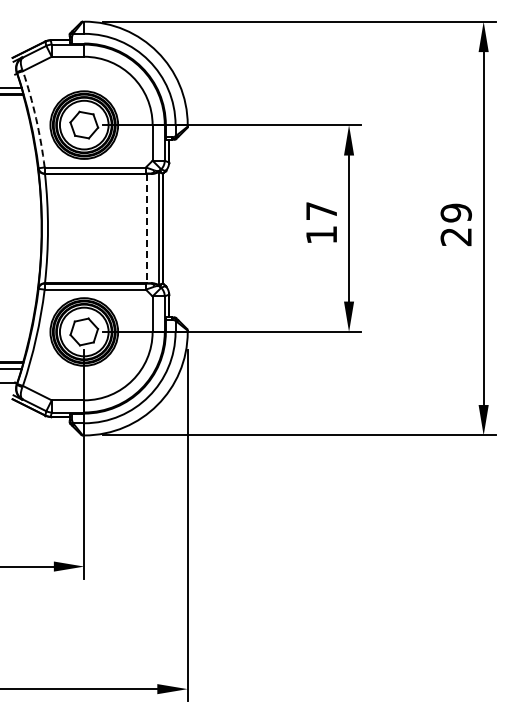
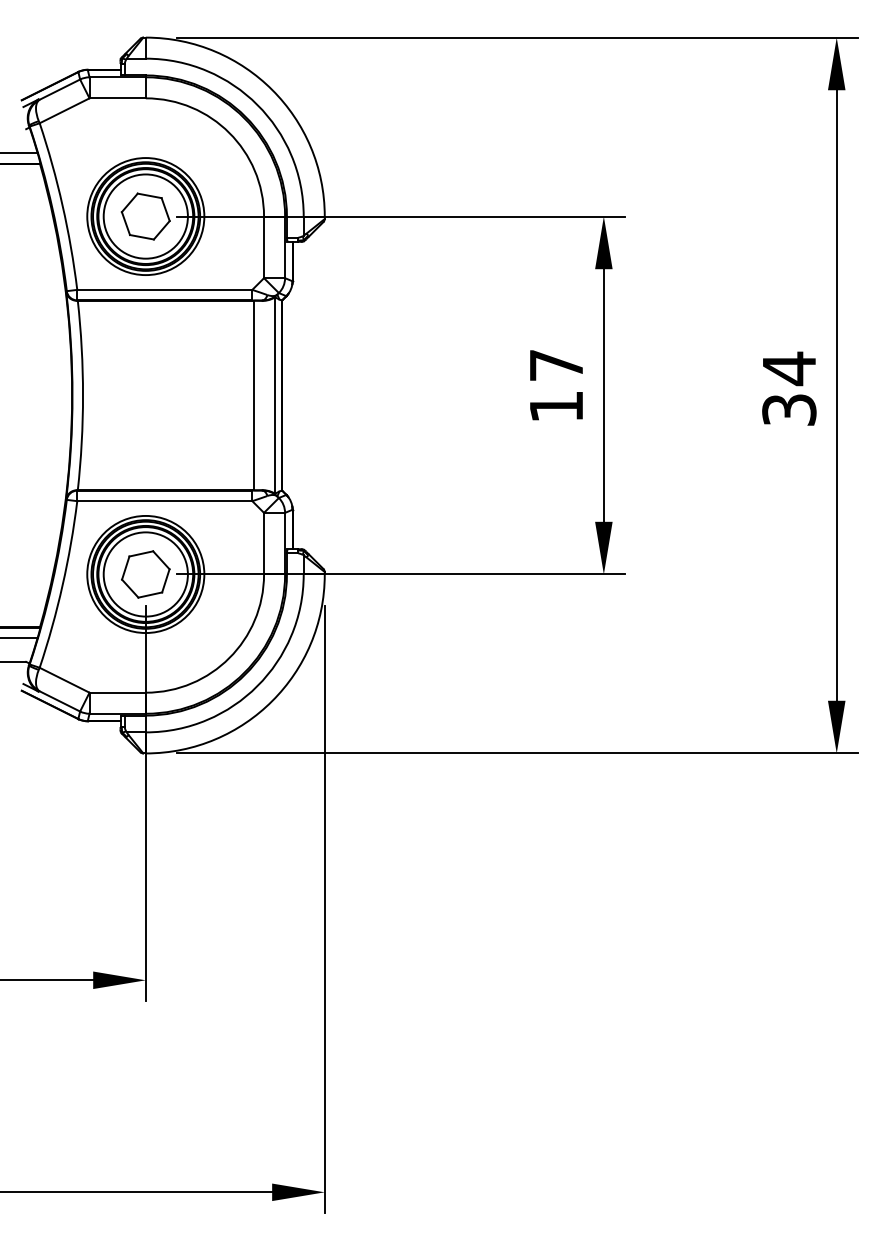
arc: (36, 118) -> (63, 205), dashed -> solid
text: (455, 224) -> (788, 388), 29 -> 34
line: (146, 228) -> (253, 395), dashed -> solid

